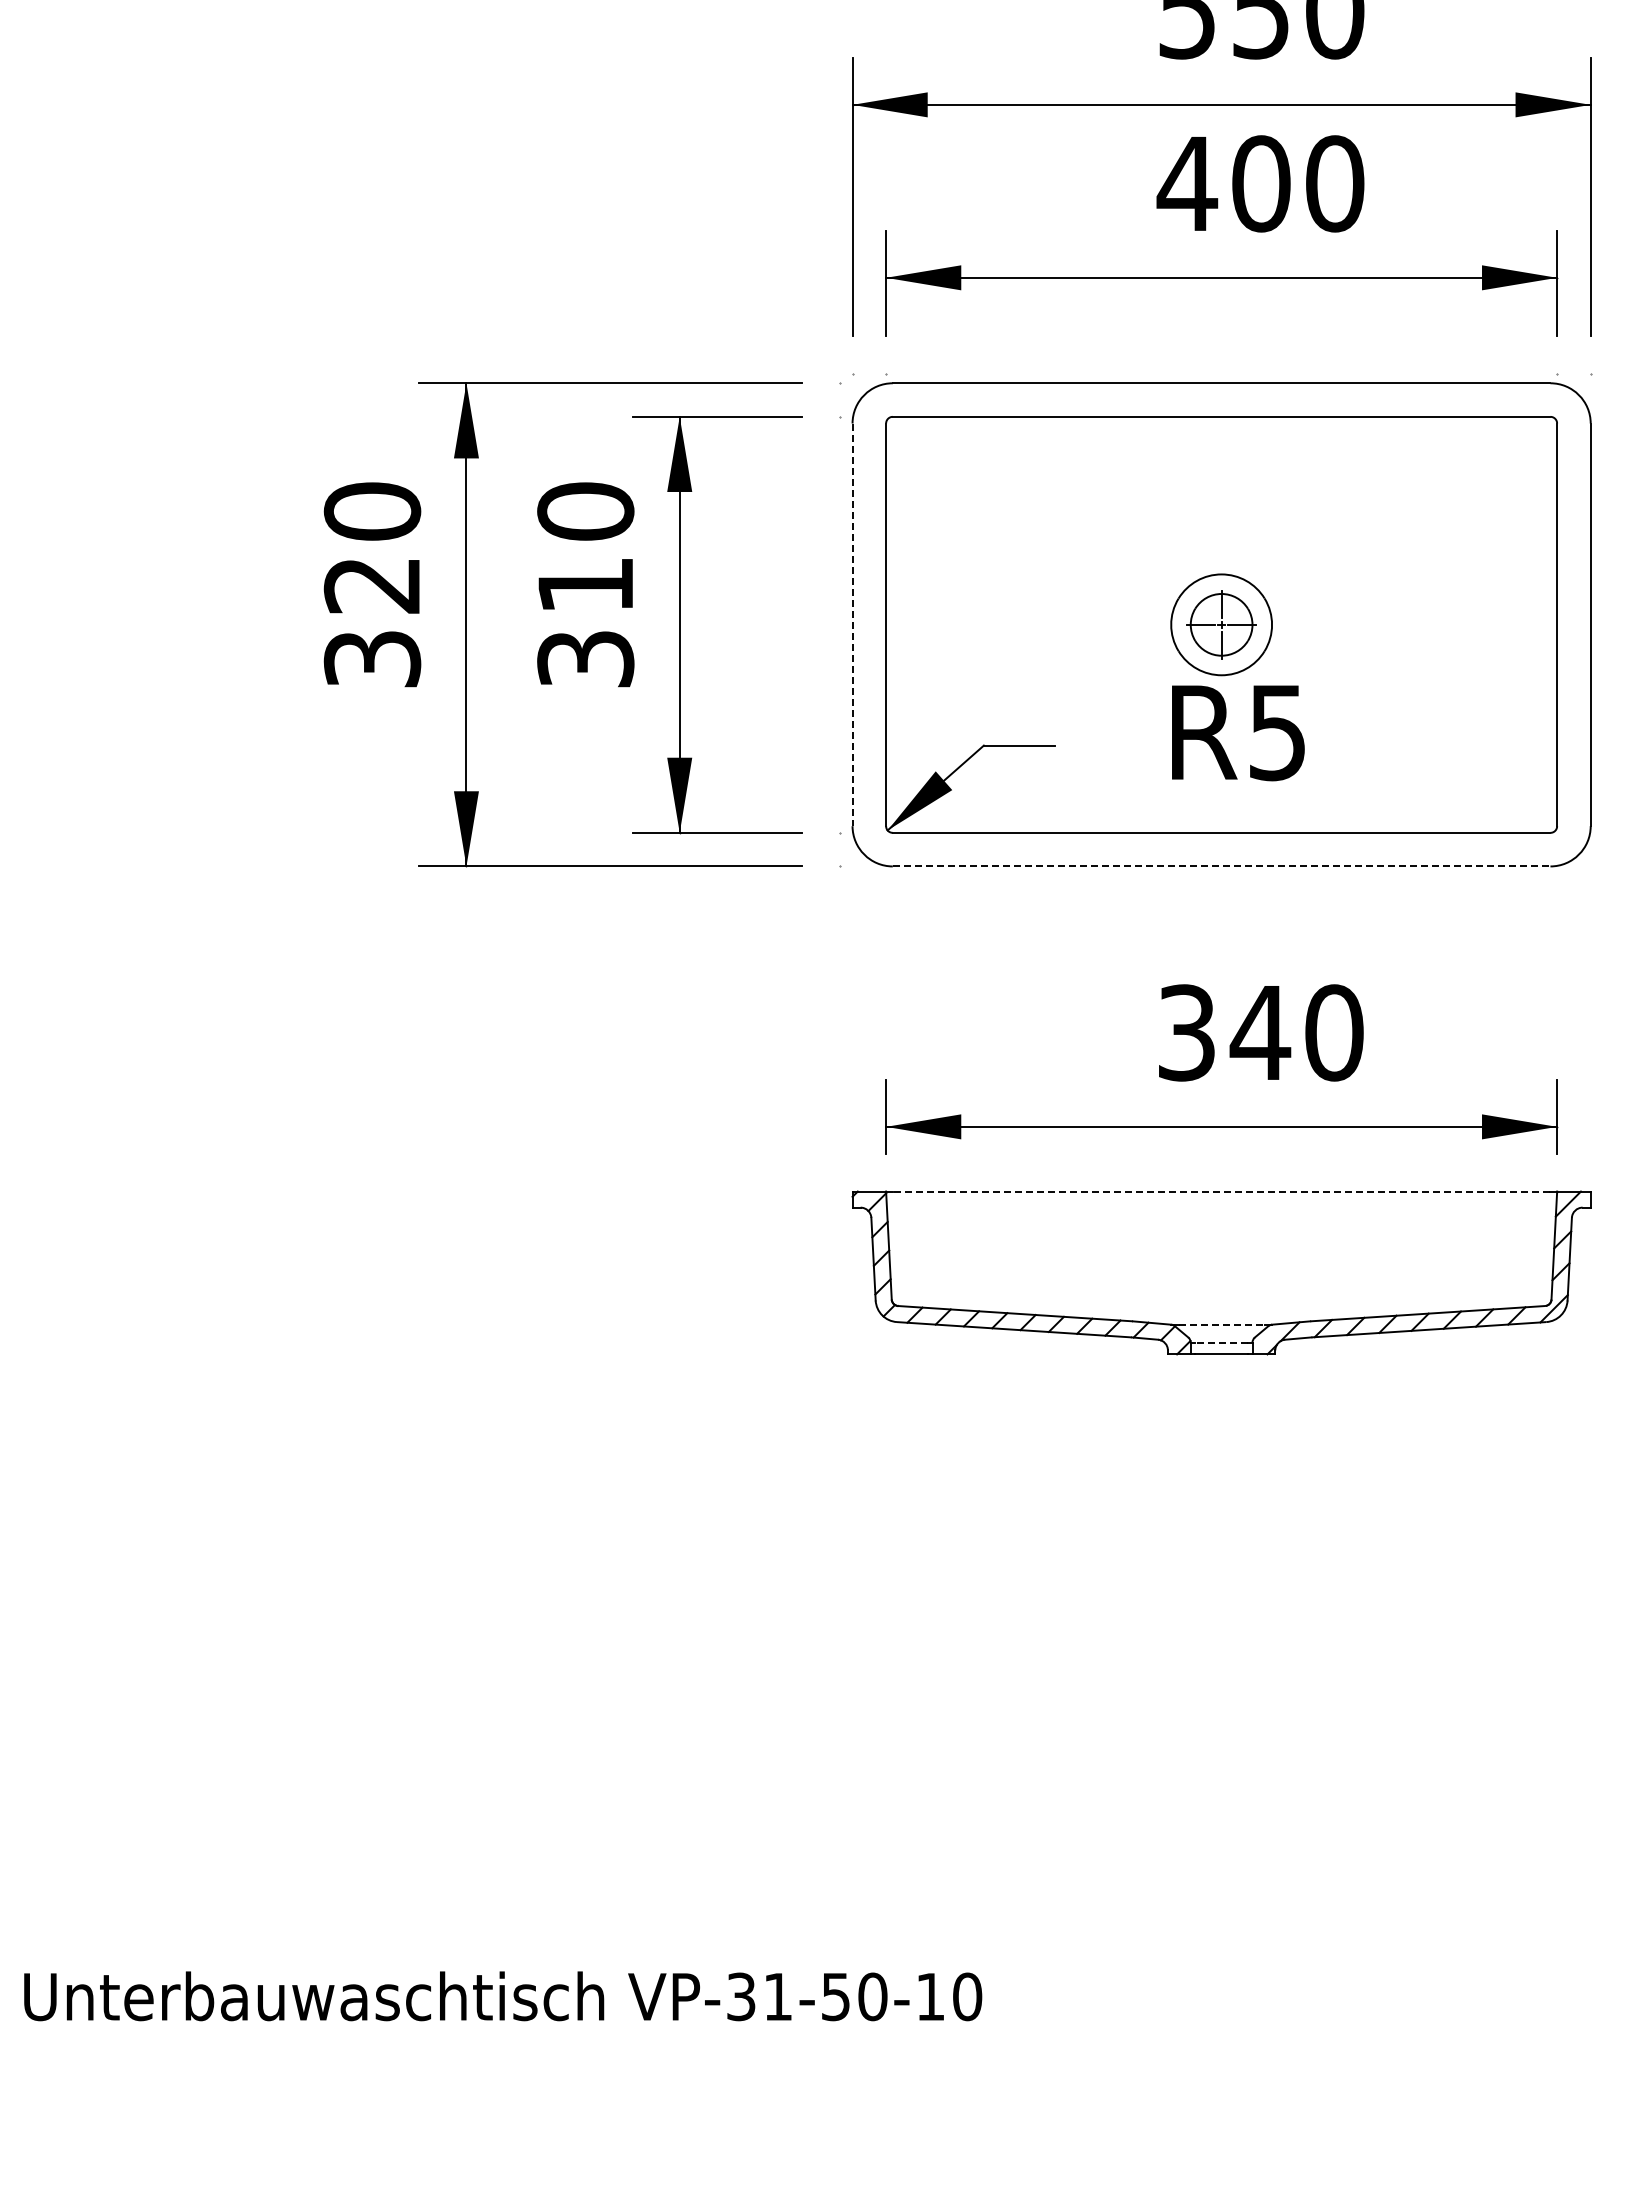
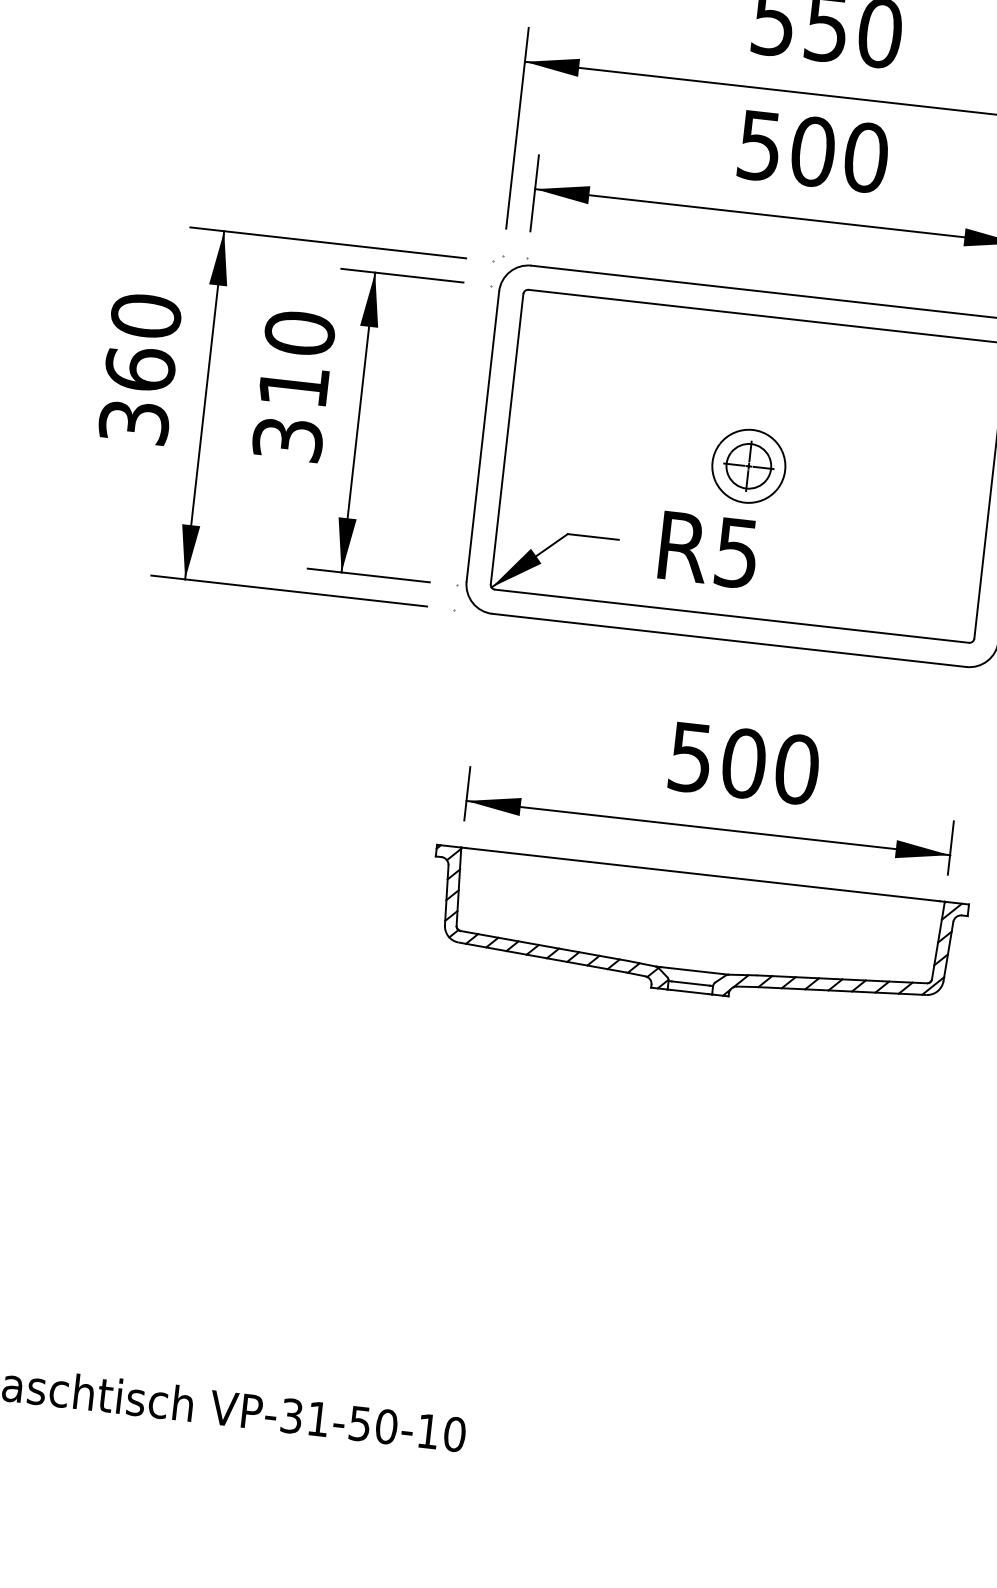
text: (1187, 184) -> (759, 146), 400 -> 500
text: (372, 584) -> (140, 368), 320 -> 360
line: (852, 625) -> (482, 436), dashed -> solid
text: (1238, 733) -> (708, 550), moved
line: (1221, 866) -> (729, 640), dashed -> solid
text: (1225, 1032) -> (718, 760), 340 -> 500
line: (1221, 1191) -> (702, 874), dashed -> solid
line: (1221, 1324) -> (692, 970), dashed -> solid
line: (1221, 1342) -> (690, 983), dashed -> solid

